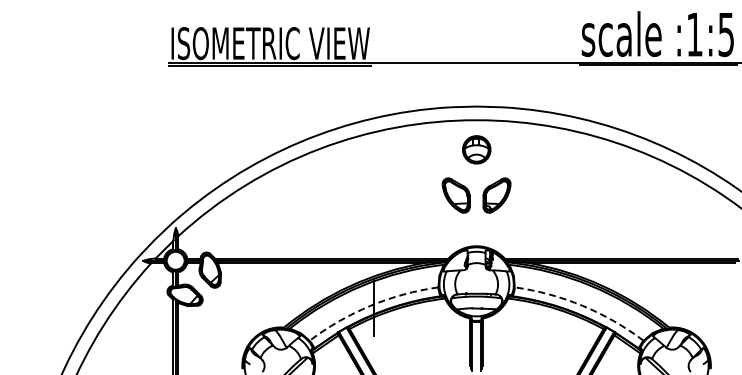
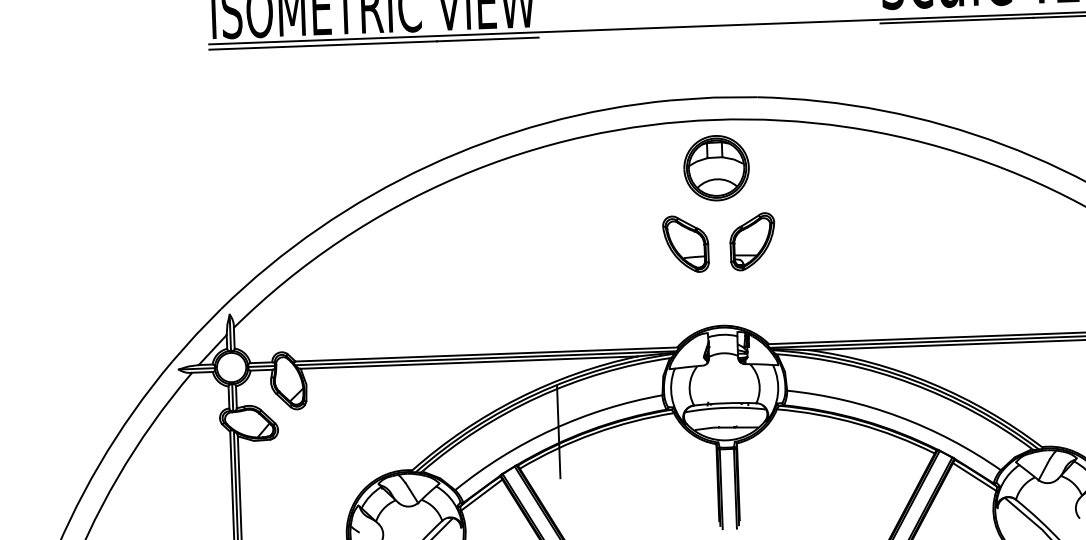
part: (476, 149) -> (716, 167), size x1.43
arc: (370, 305) -> (552, 428), dashed -> solid
arc: (582, 305) -> (898, 416), dashed -> solid

